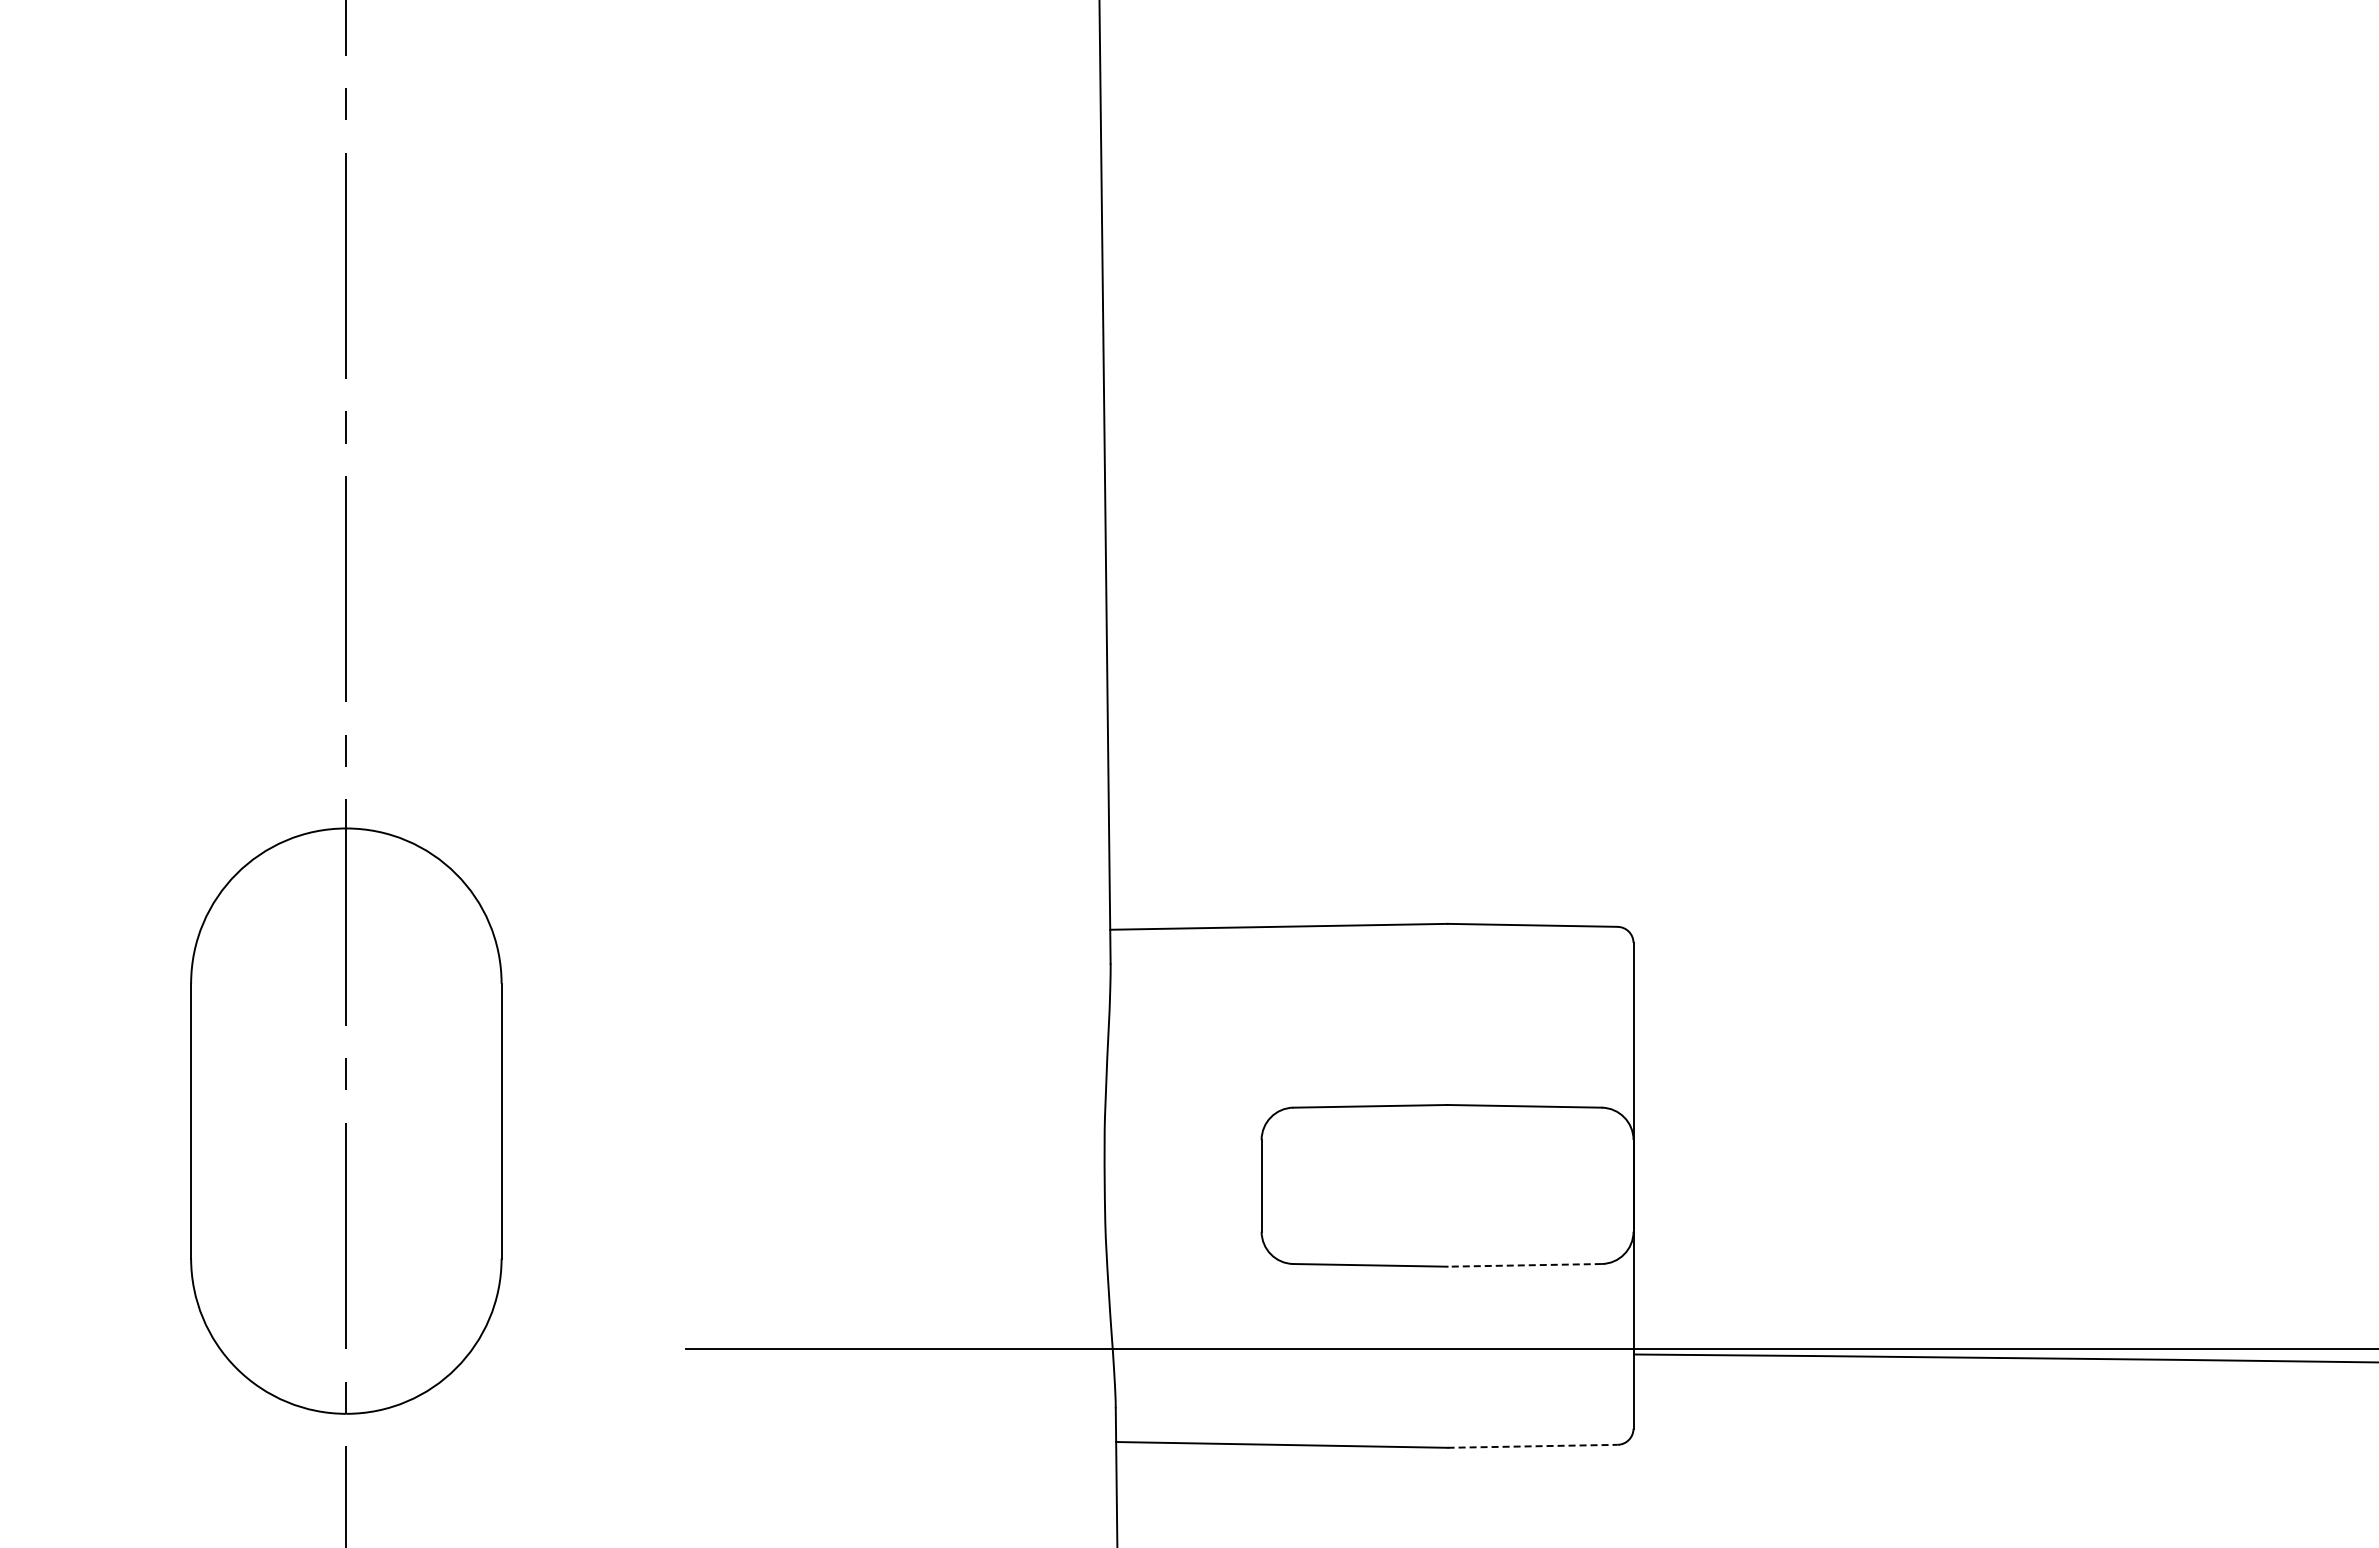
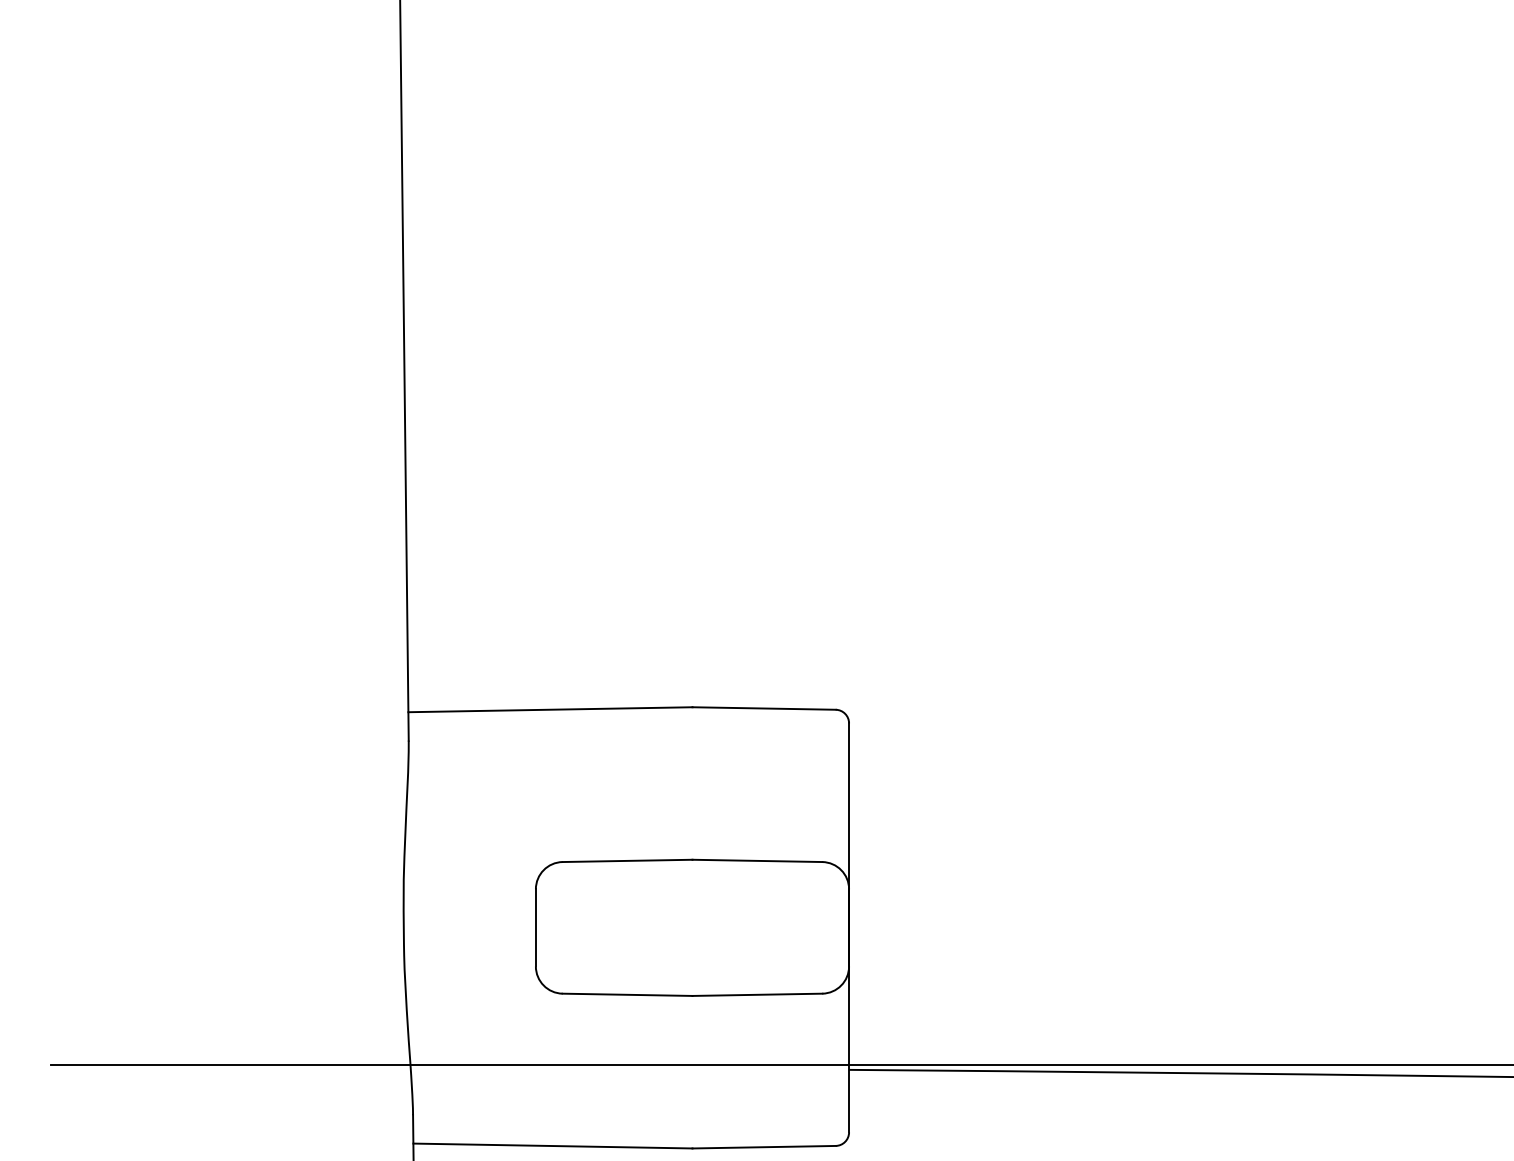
line: (1524, 1265) -> (757, 994), dashed -> solid
line: (1533, 1446) -> (764, 1147), dashed -> solid

